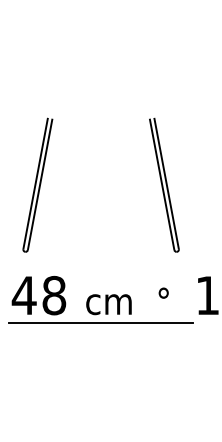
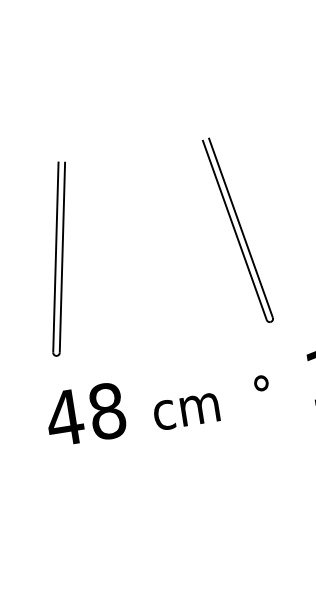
line: (100, 323) -> (178, 440), removed

